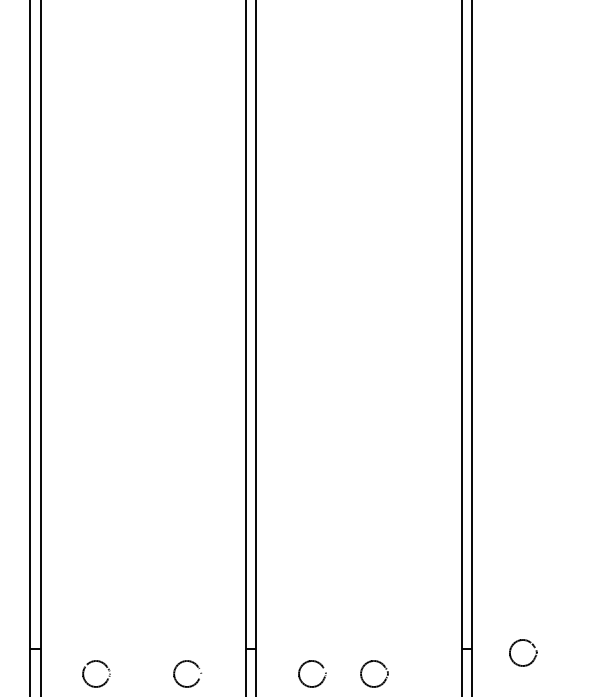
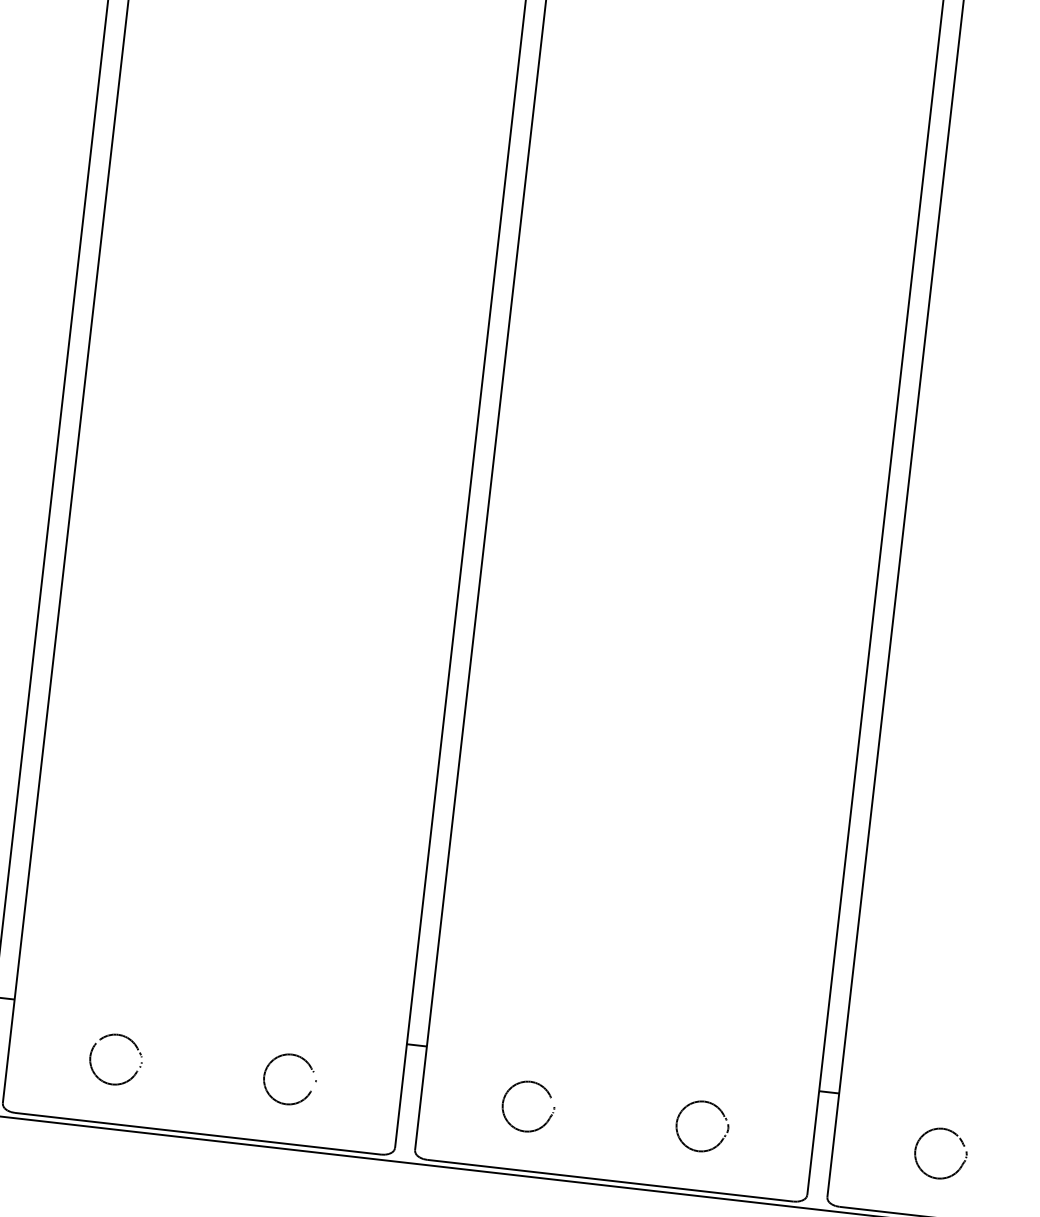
part: (525, 641) -> (947, 1132), moved
part: (376, 662) -> (708, 1105), moved

